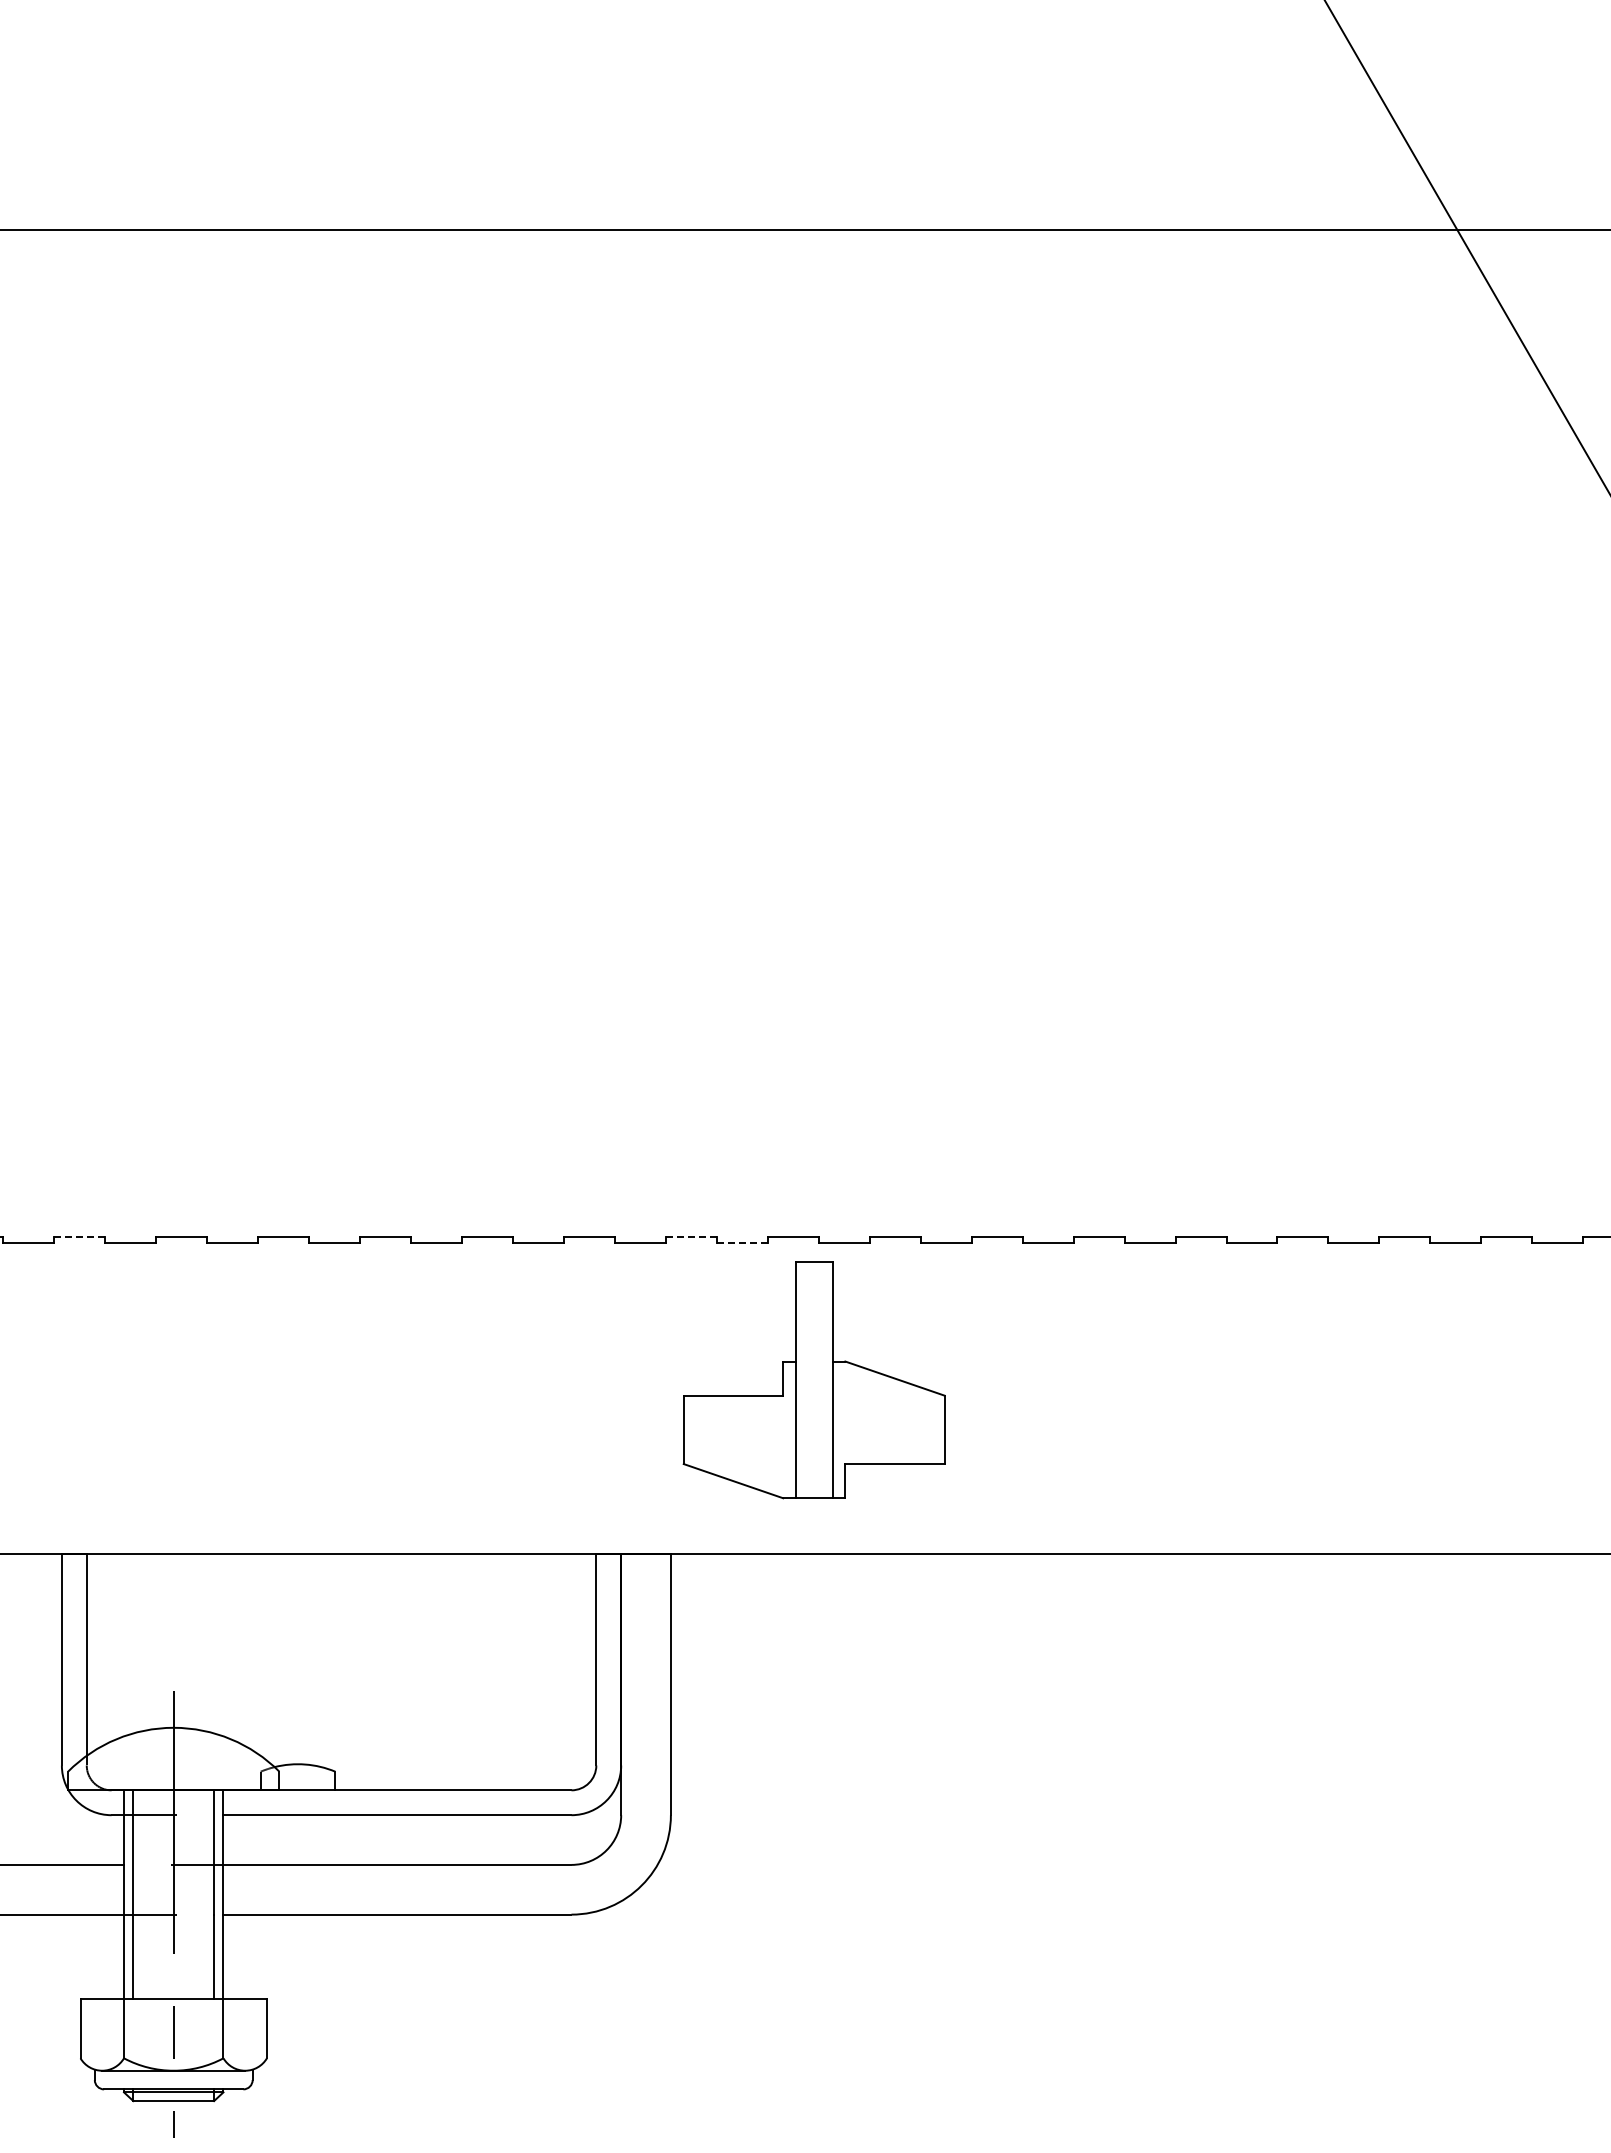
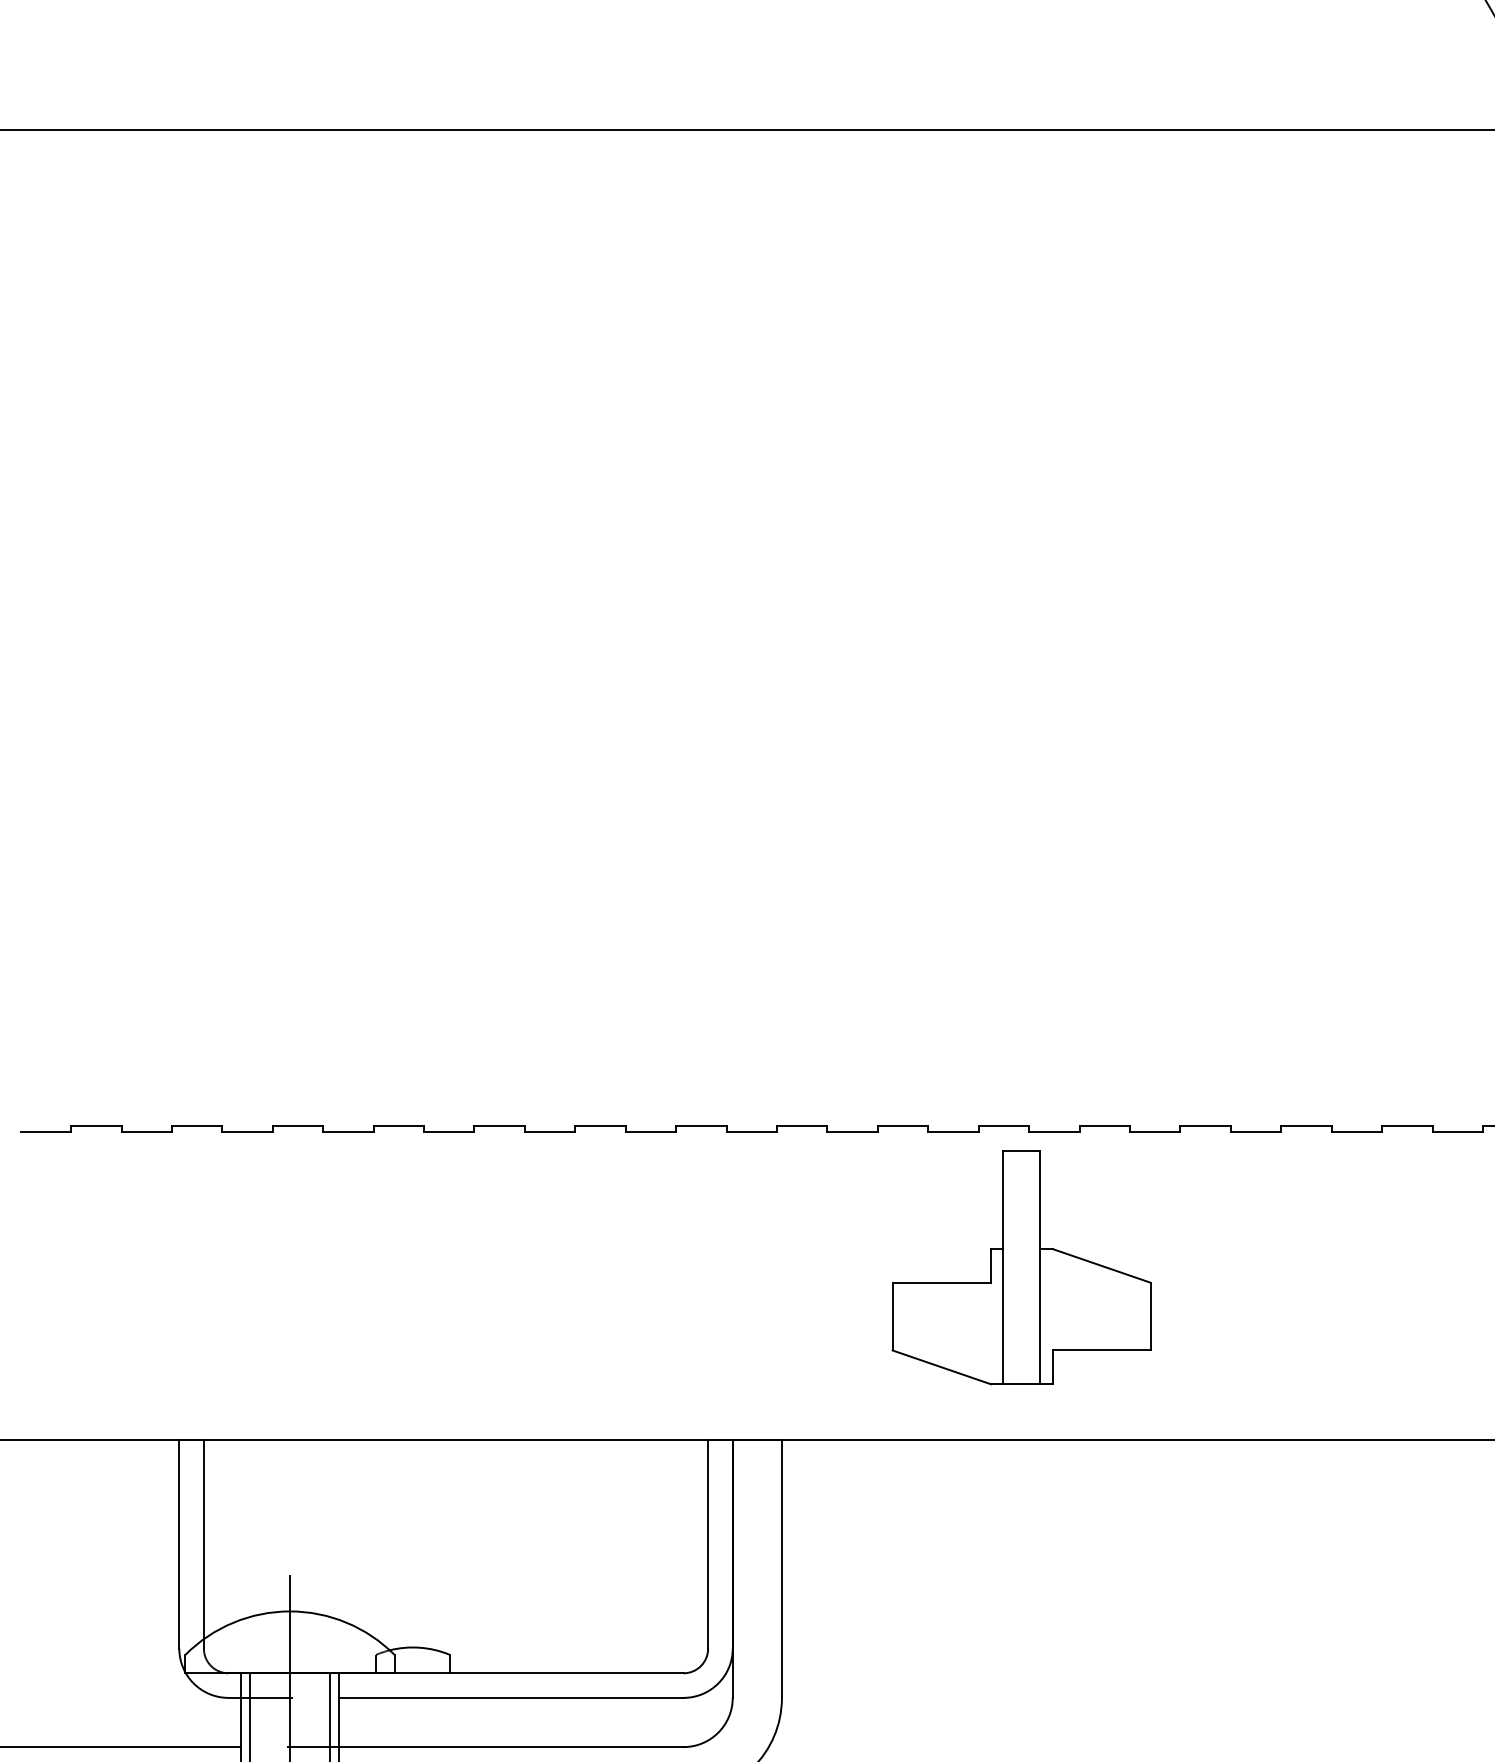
line: (80, 1237) -> (197, 1126), dashed -> solid
line: (691, 1237) -> (802, 1126), dashed -> solid
line: (742, 1243) -> (852, 1132), dashed -> solid
part: (813, 1380) -> (1020, 1267), moved

